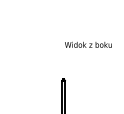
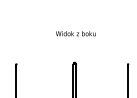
text: (87, 44) -> (75, 33), moved

